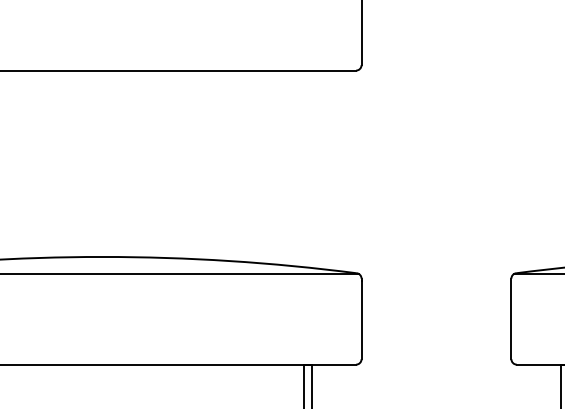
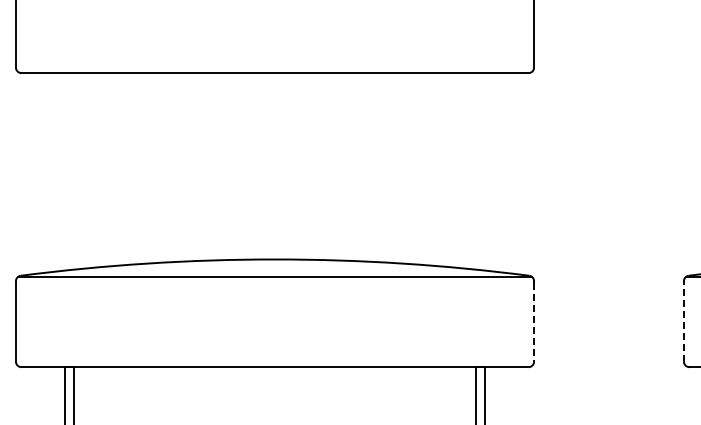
line: (510, 317) -> (683, 320), solid -> dashed
line: (361, 319) -> (534, 322), solid -> dashed

